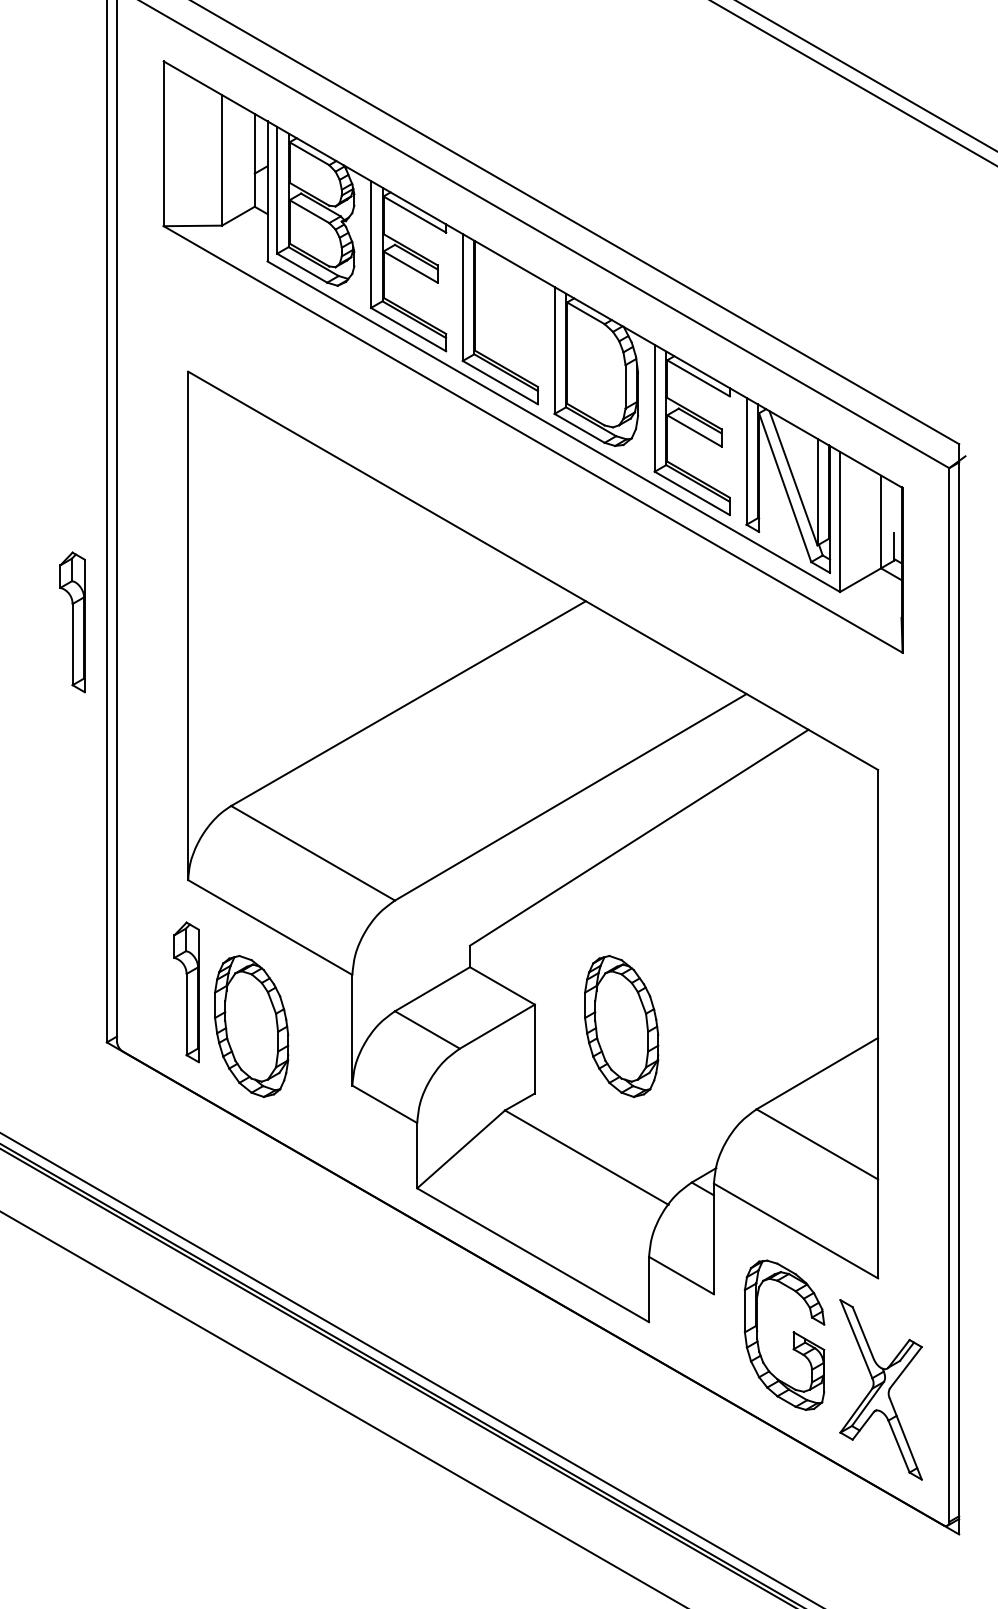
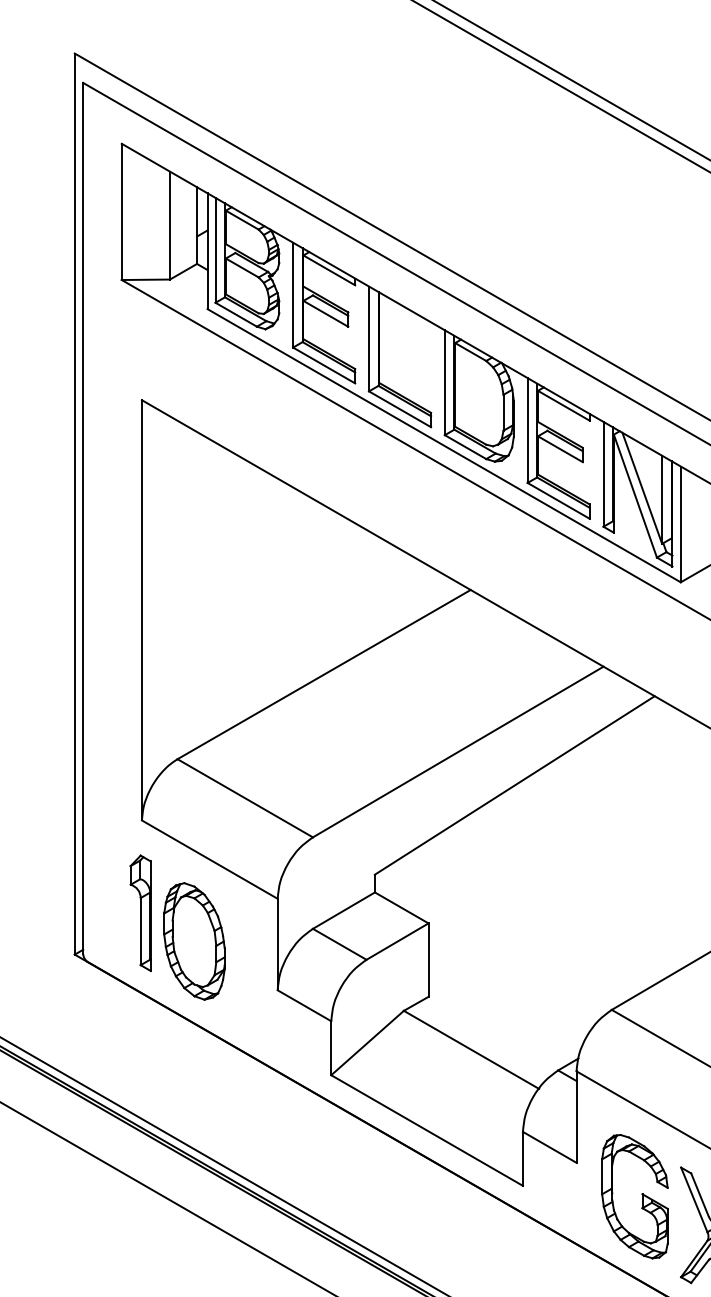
part: (72, 622) -> (46, 607), removed
part: (621, 1026) -> (500, 941), removed

